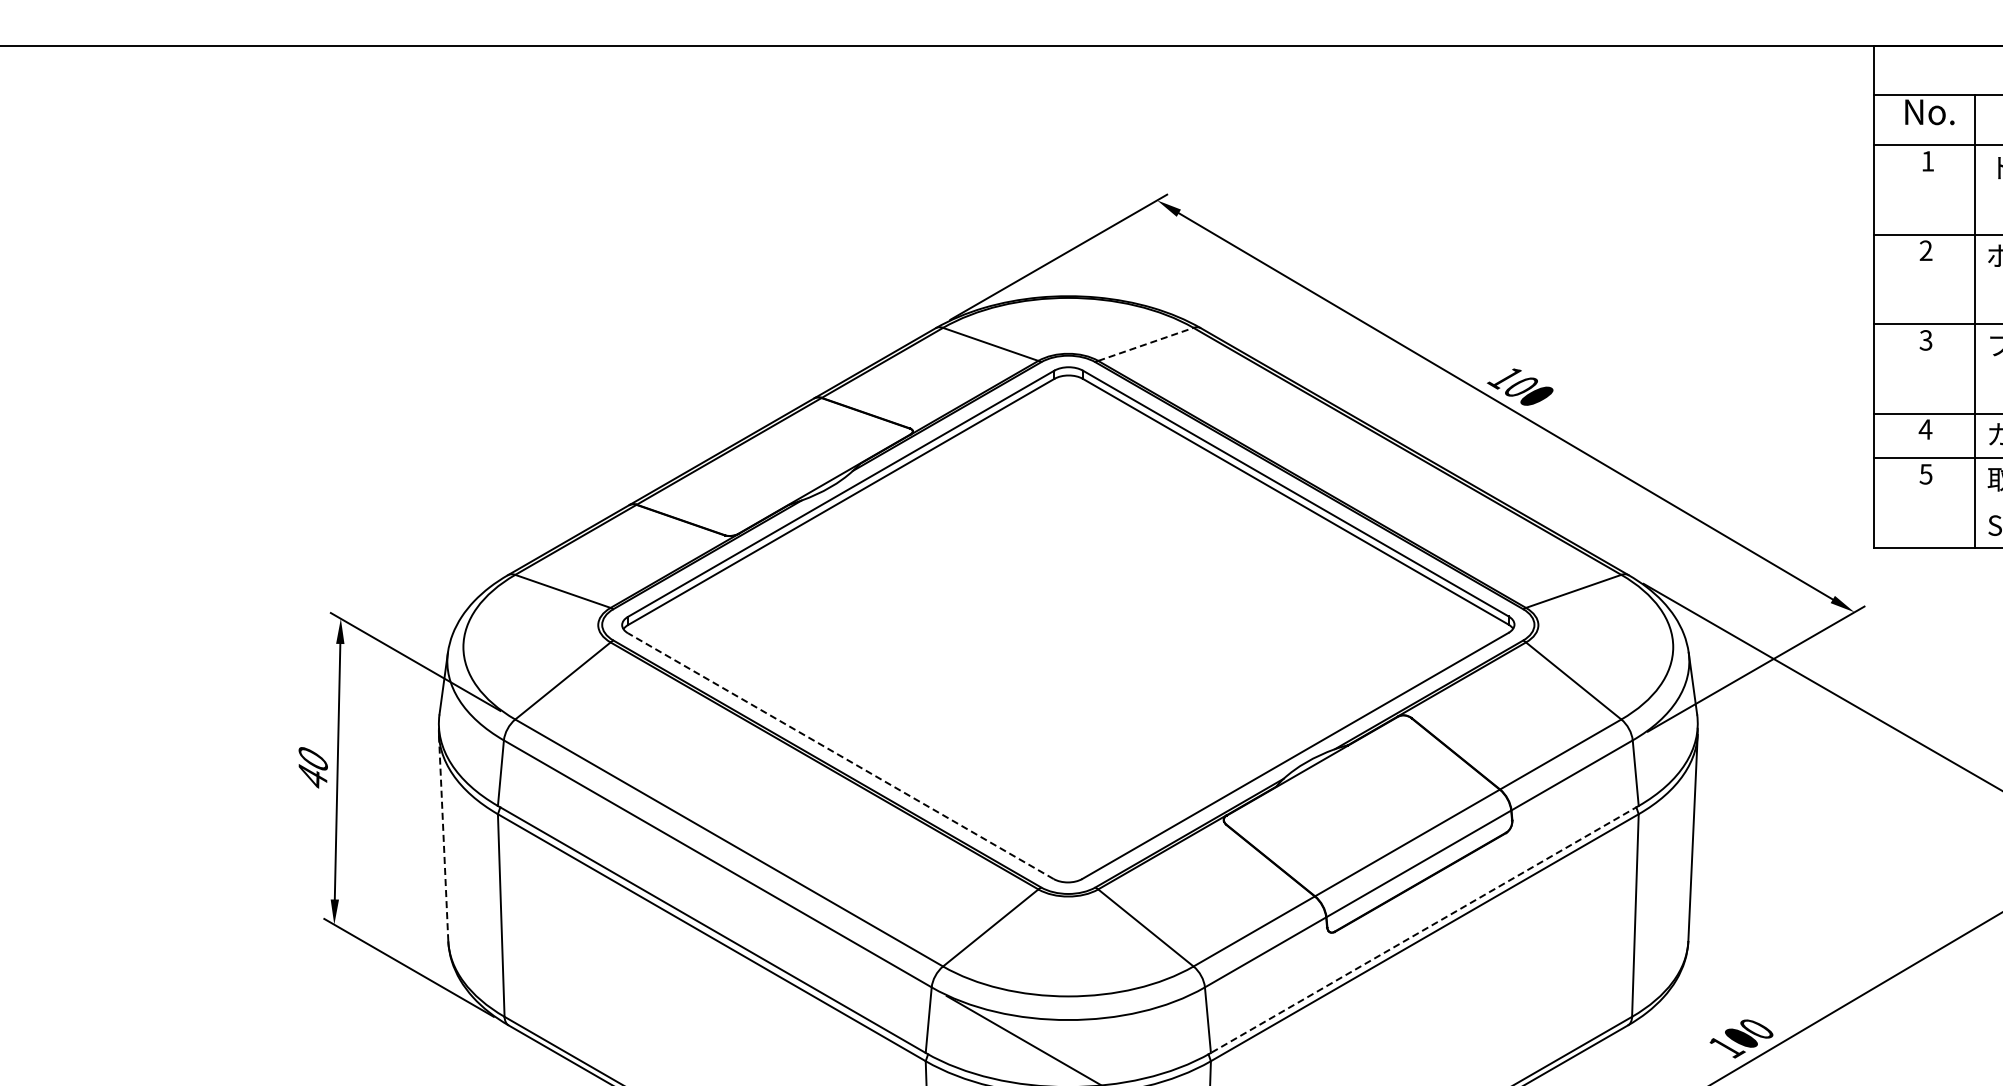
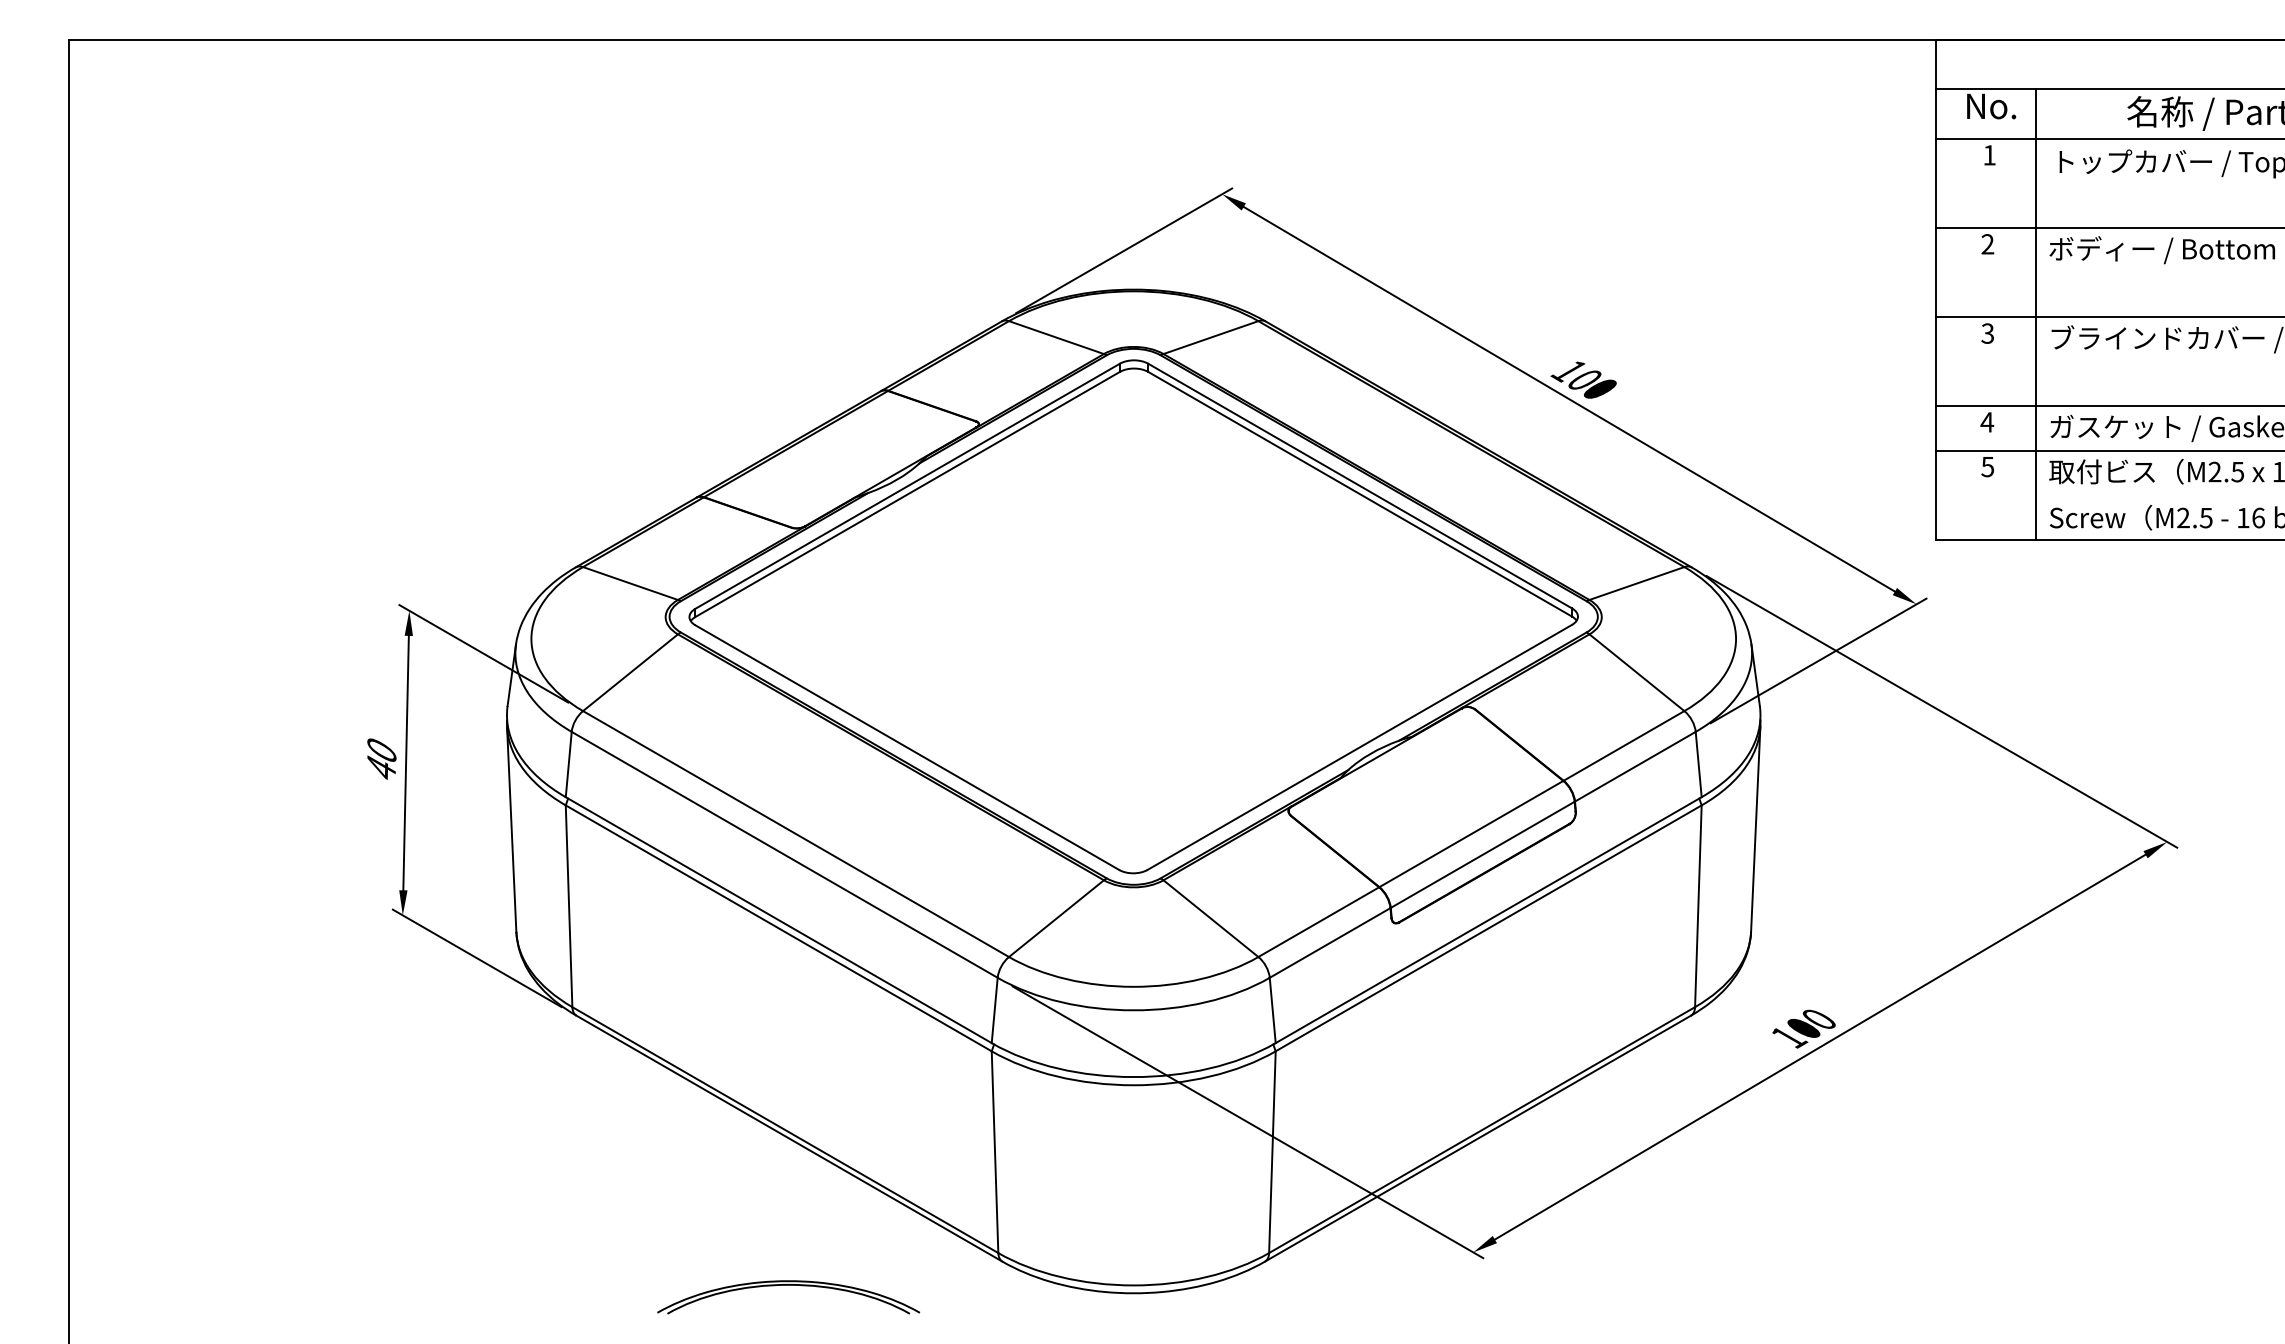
line: (1146, 344) -> (1211, 337), dashed -> solid
line: (841, 756) -> (907, 747), dashed -> solid
line: (443, 838) -> (511, 829), dashed -> solid
line: (1424, 929) -> (1488, 920), dashed -> solid

